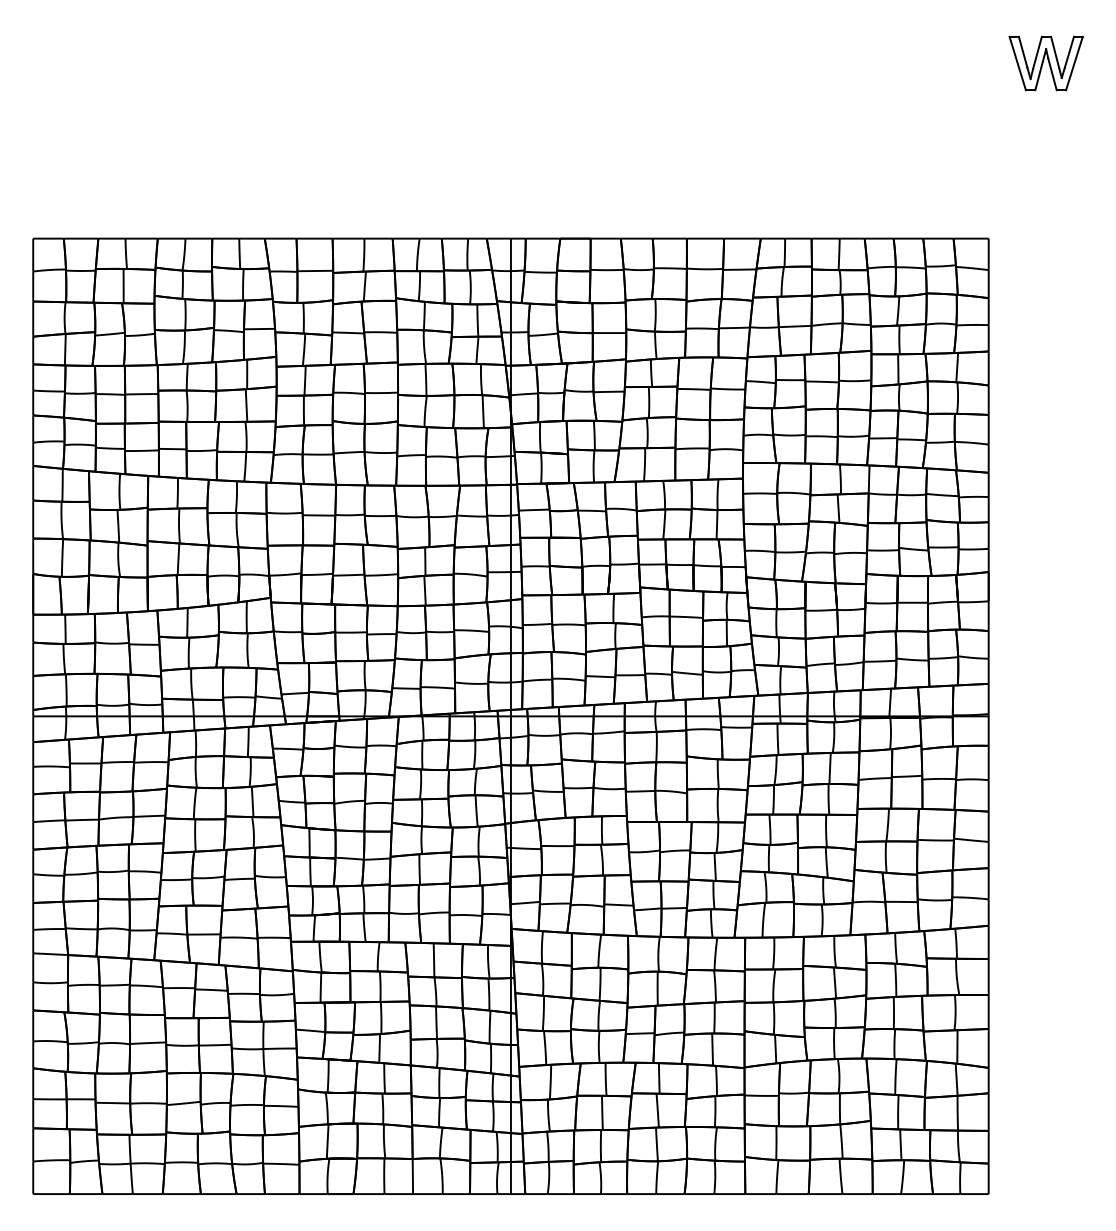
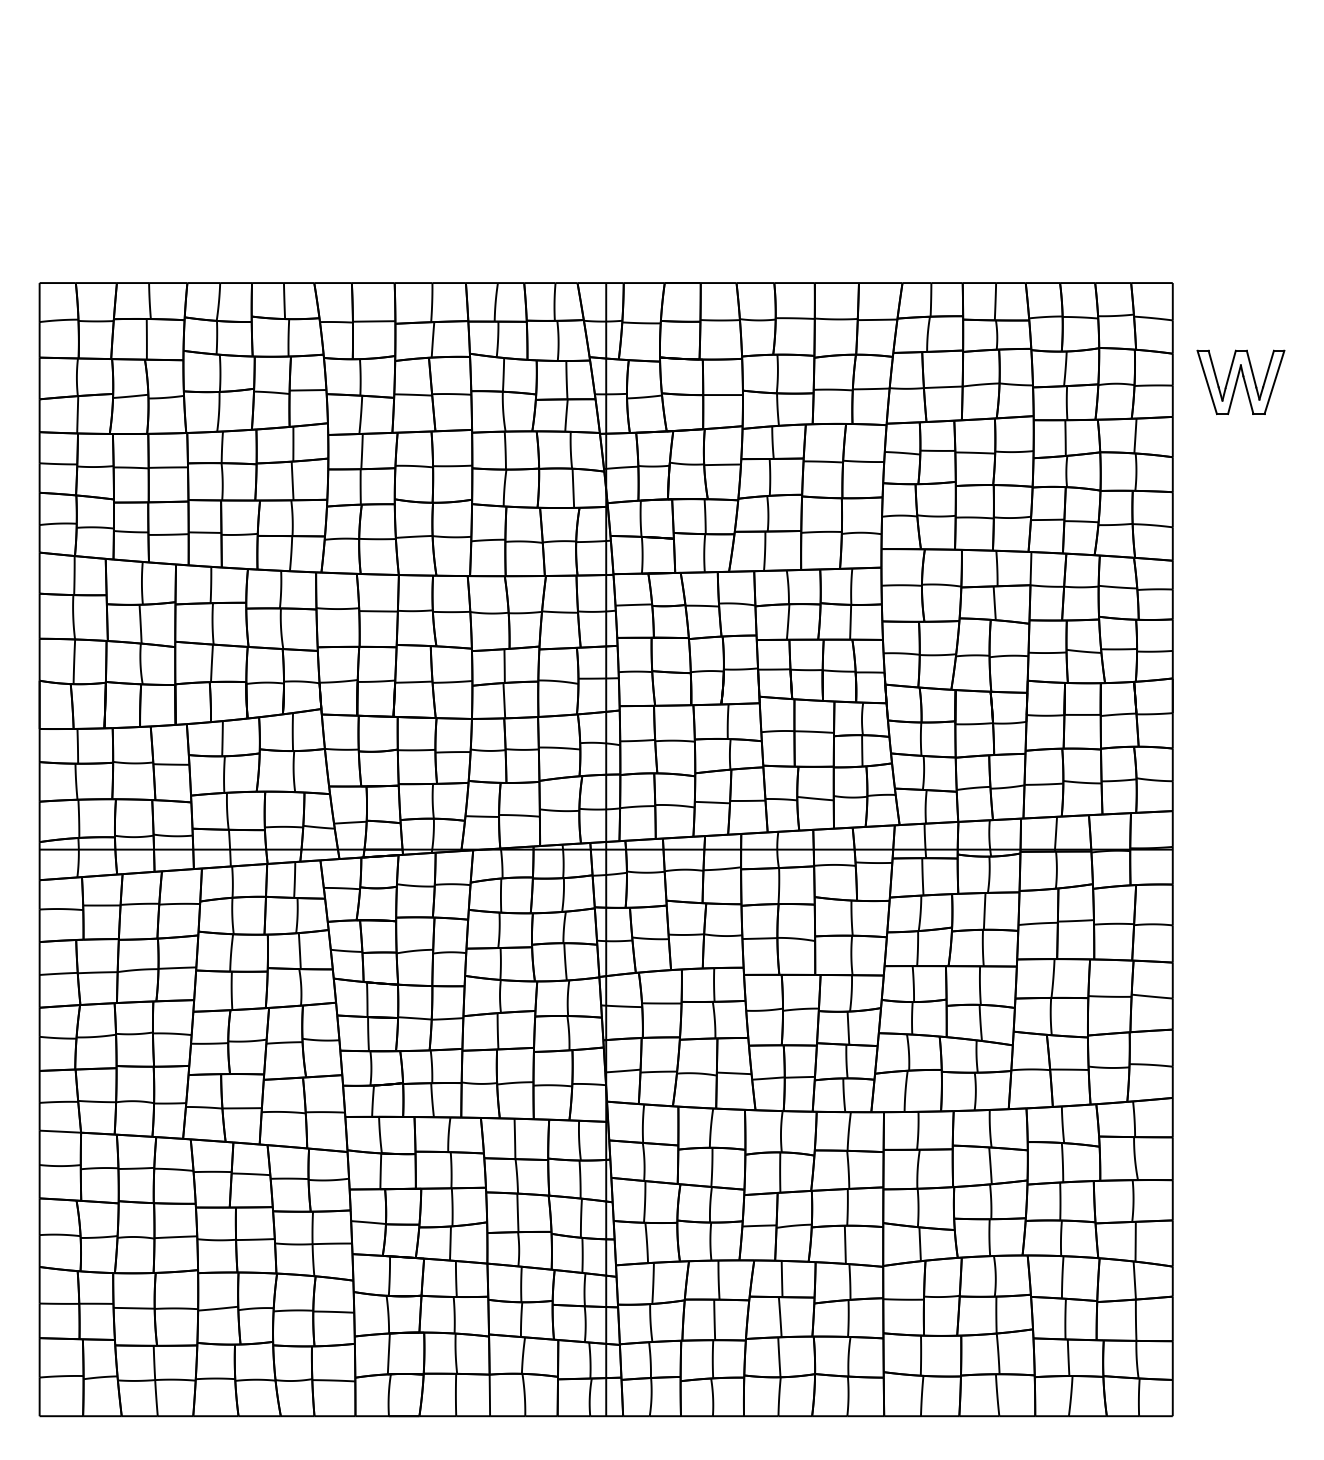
part: (1045, 62) -> (1240, 381), moved

